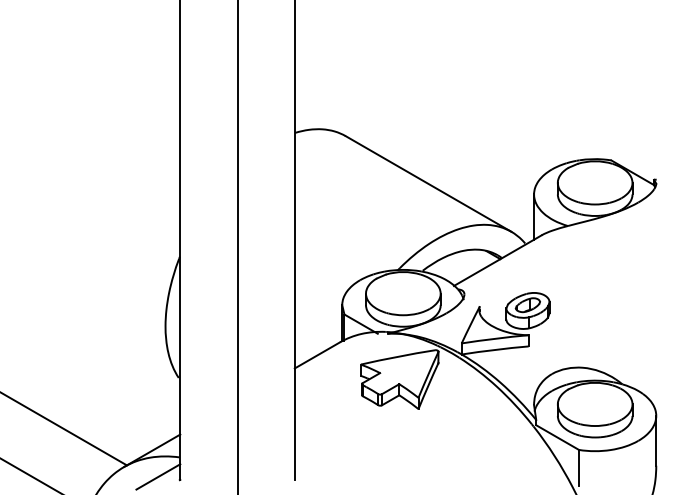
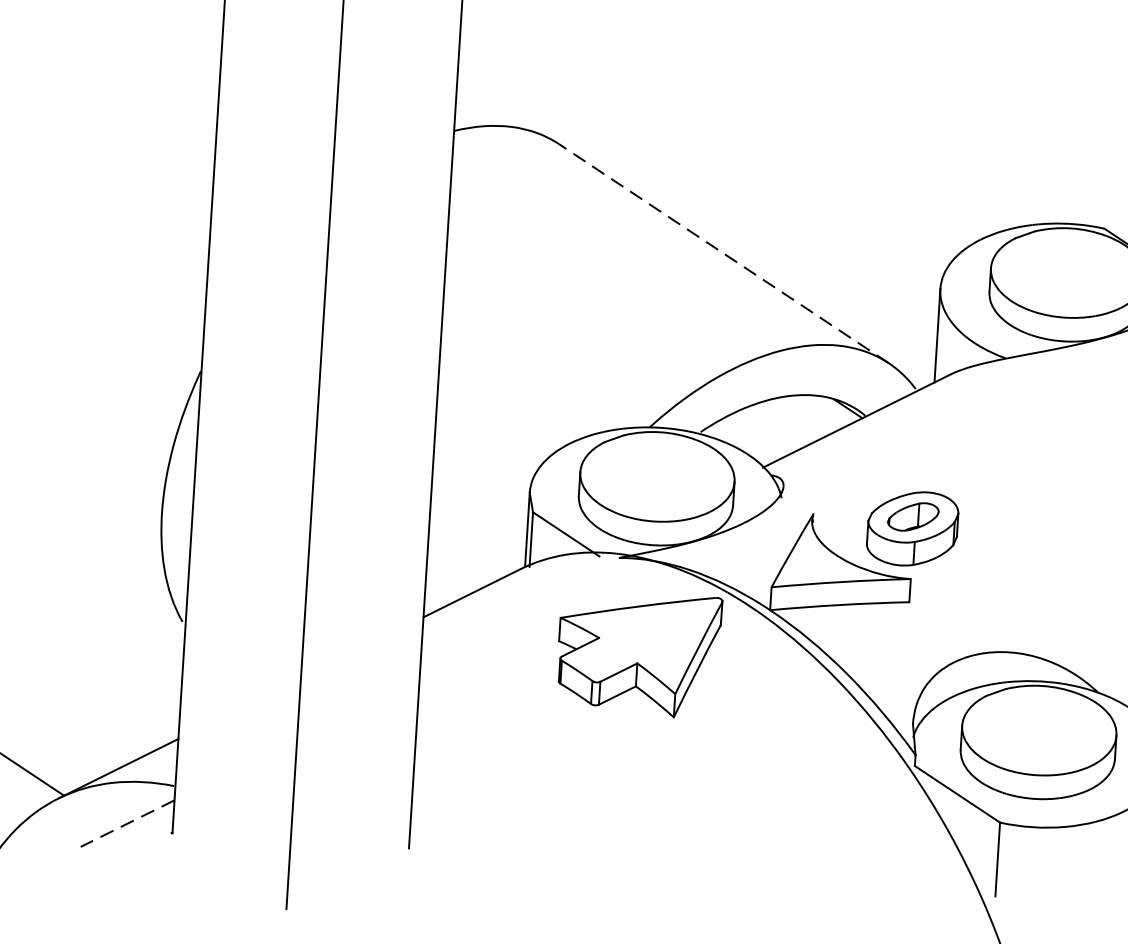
line: (428, 184) -> (723, 254), solid -> dashed
line: (157, 477) -> (125, 824), solid -> dashed

